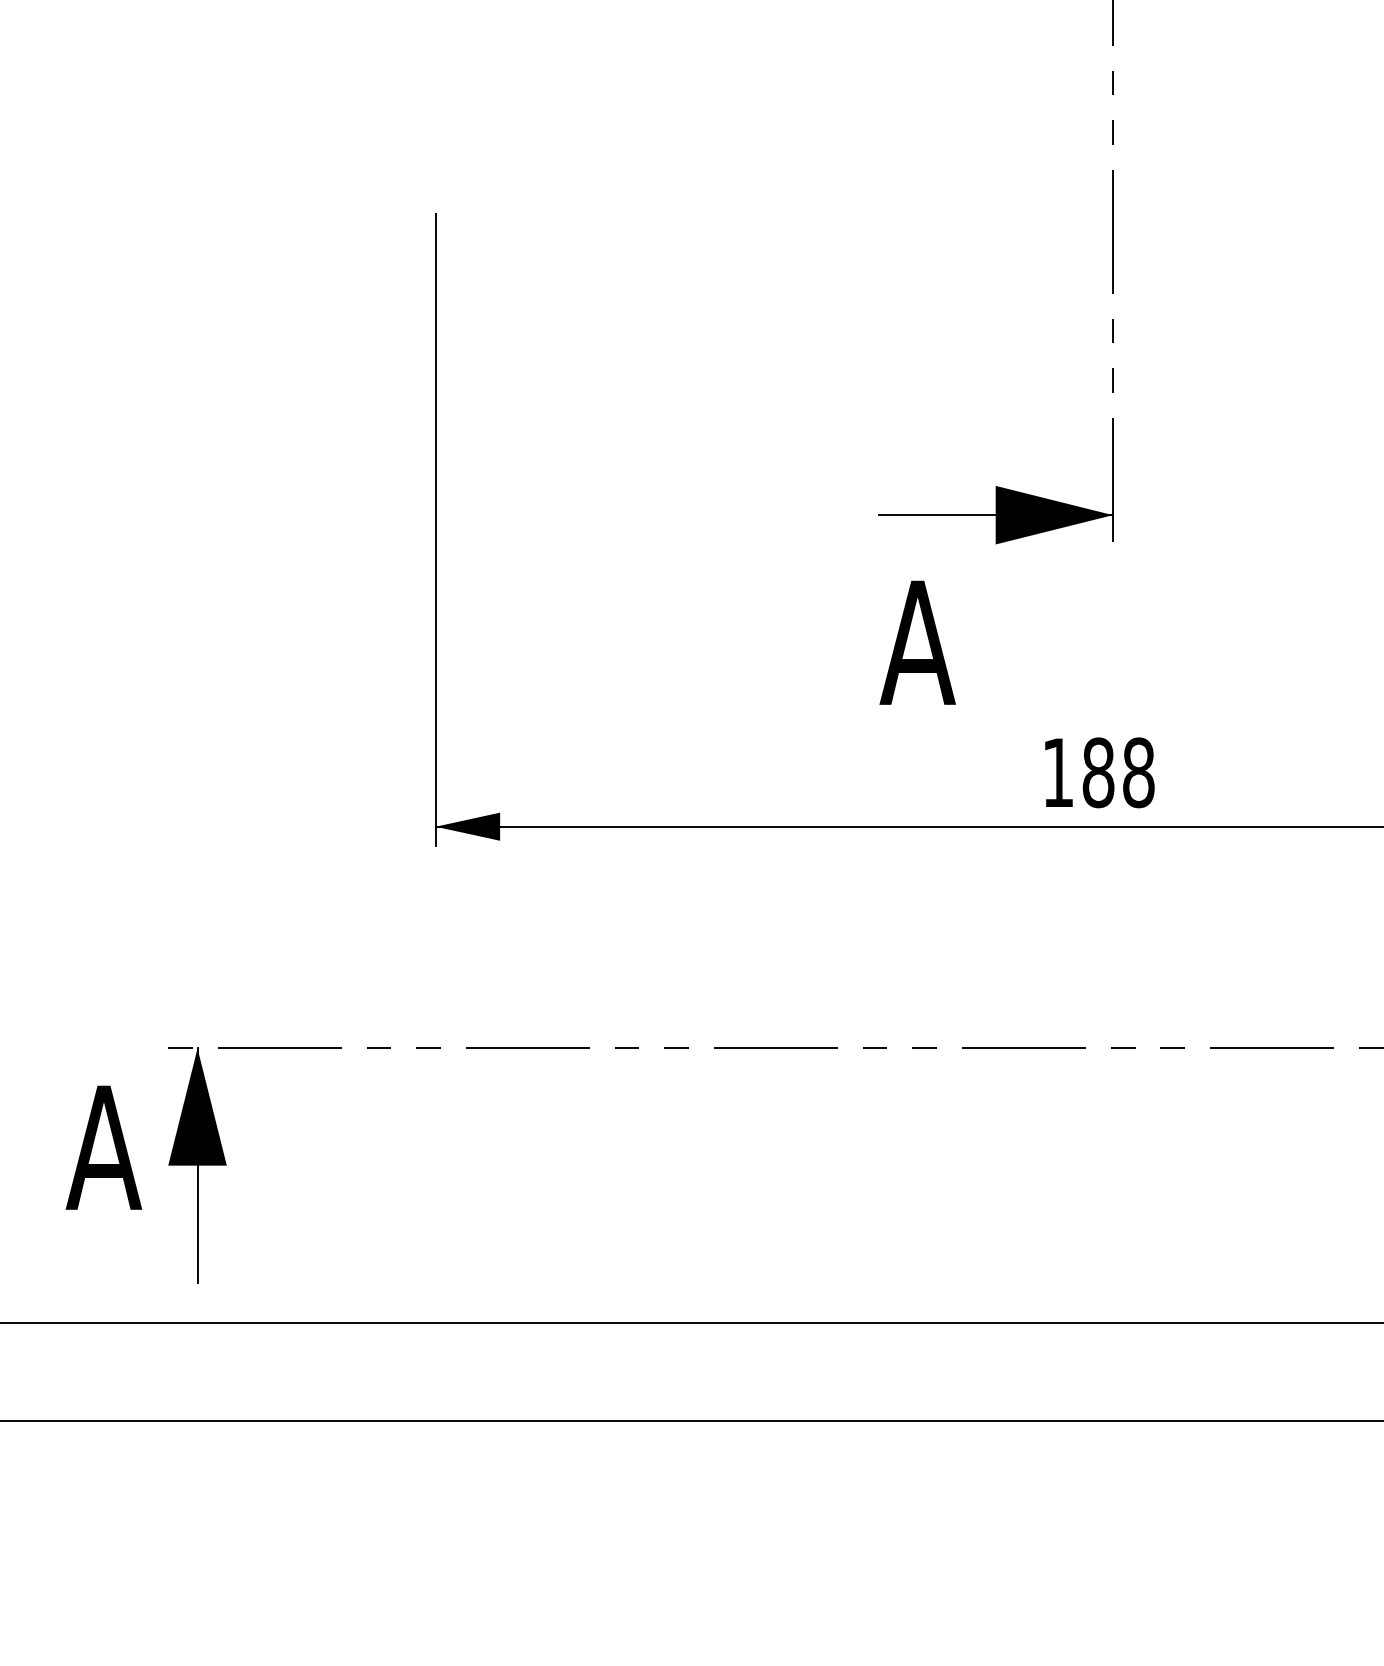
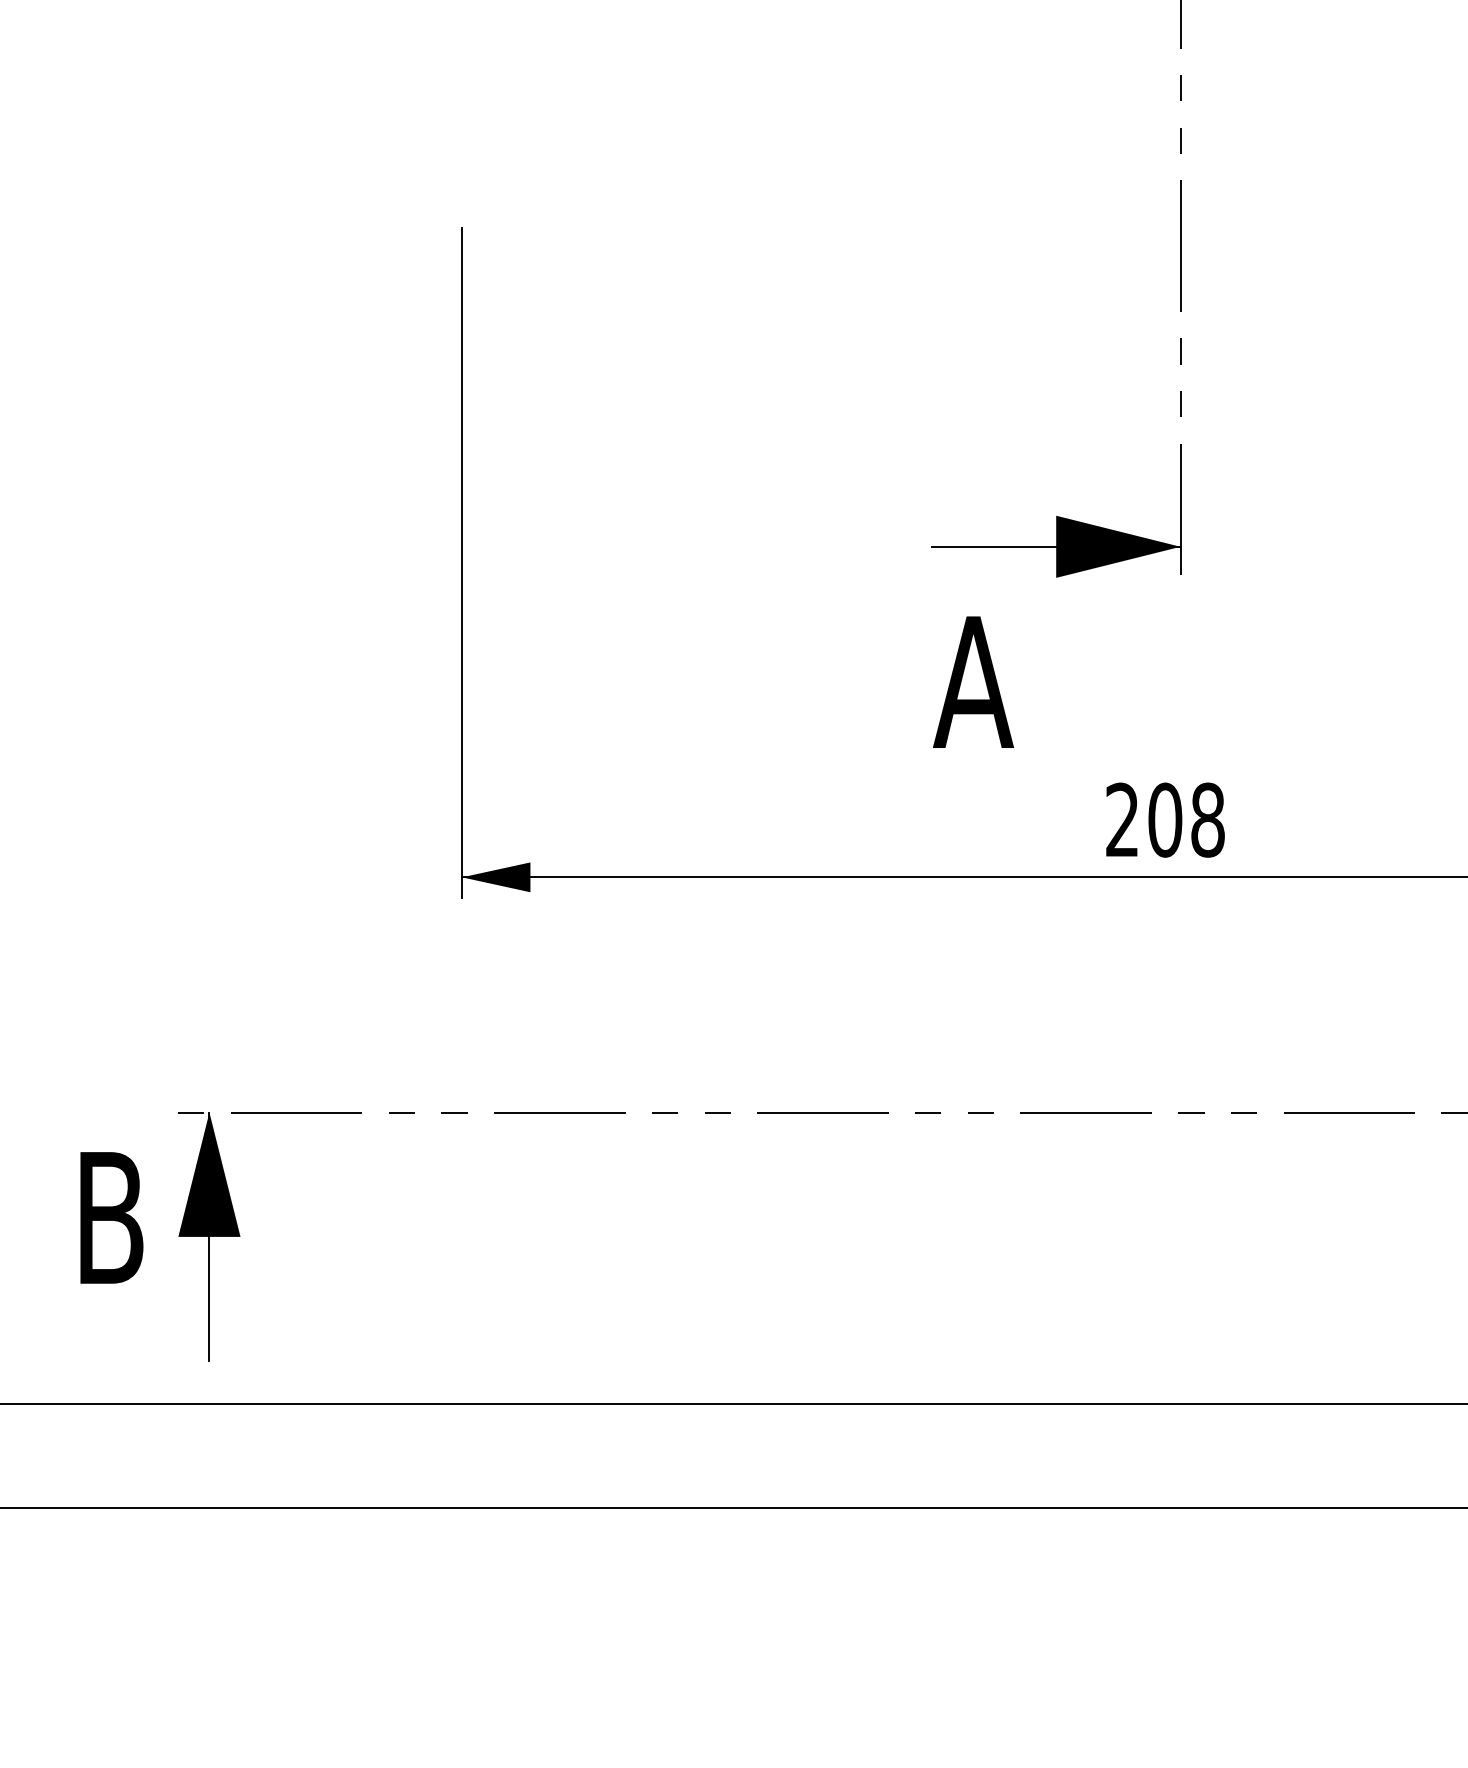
text: (1078, 772) -> (1144, 819), 188 -> 208
text: (103, 1147) -> (109, 1217), A -> B

